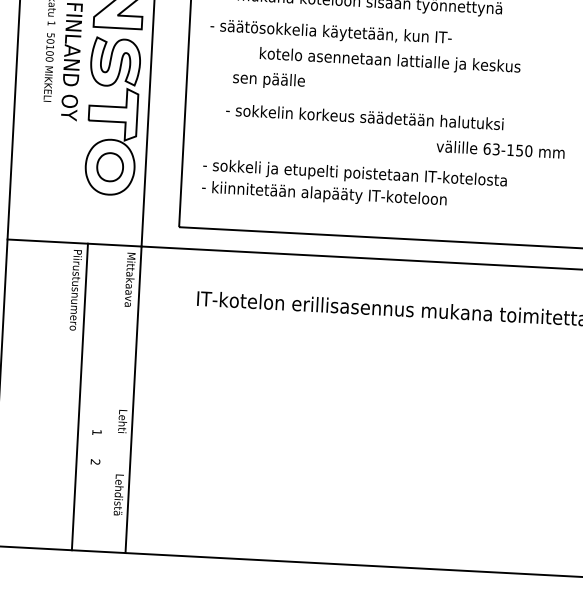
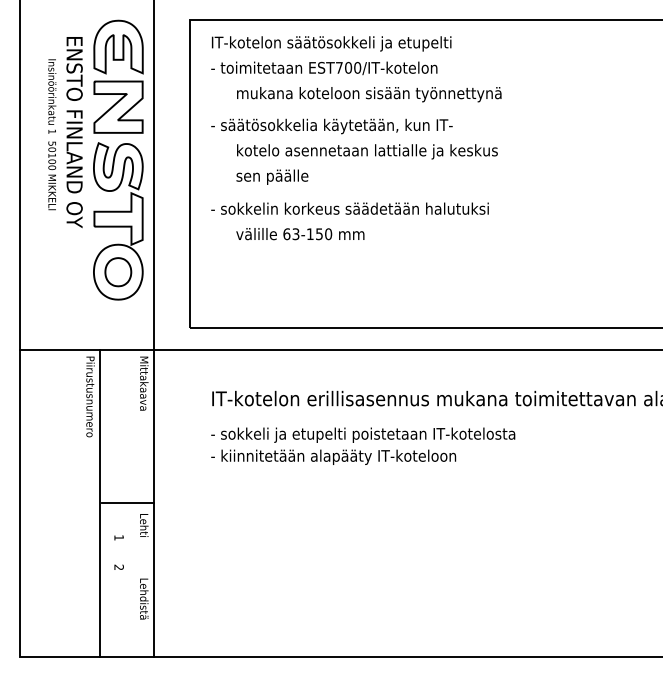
text: (390, 61) -> (367, 151), moved
text: (364, 116) -> (349, 208), moved
text: (500, 149) -> (300, 234), moved
text: (354, 184) -> (363, 445), moved
line: (107, 398) -> (127, 503), added

